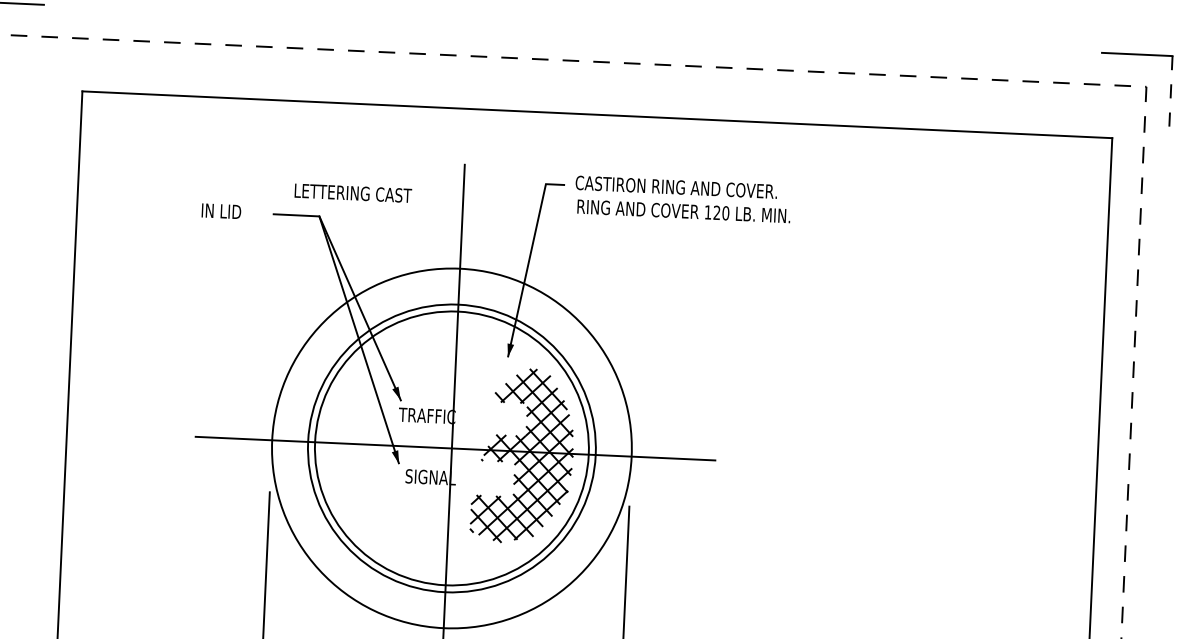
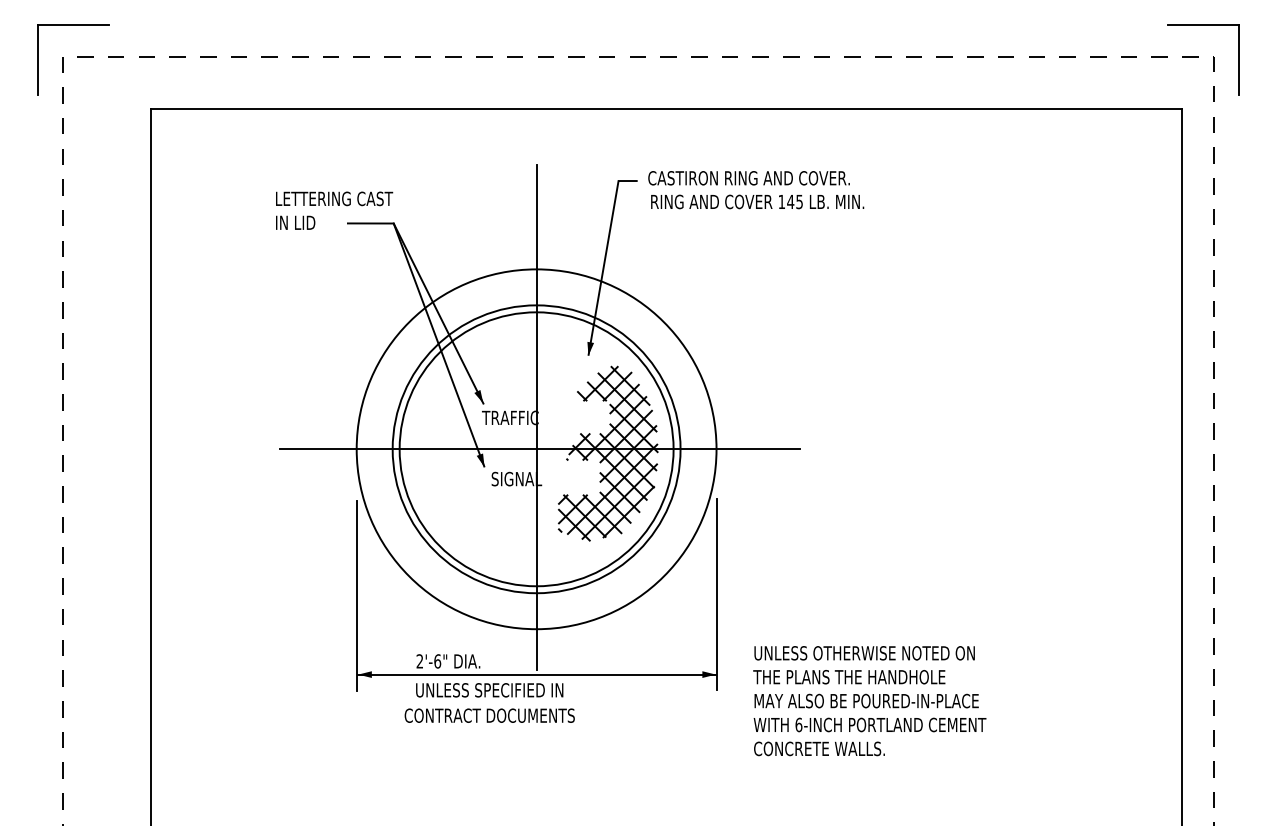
line: (1170, 91) -> (1238, 60), dashed -> solid
text: (353, 192) -> (334, 198), moved
text: (721, 212) -> (795, 201), 120 -> 145

